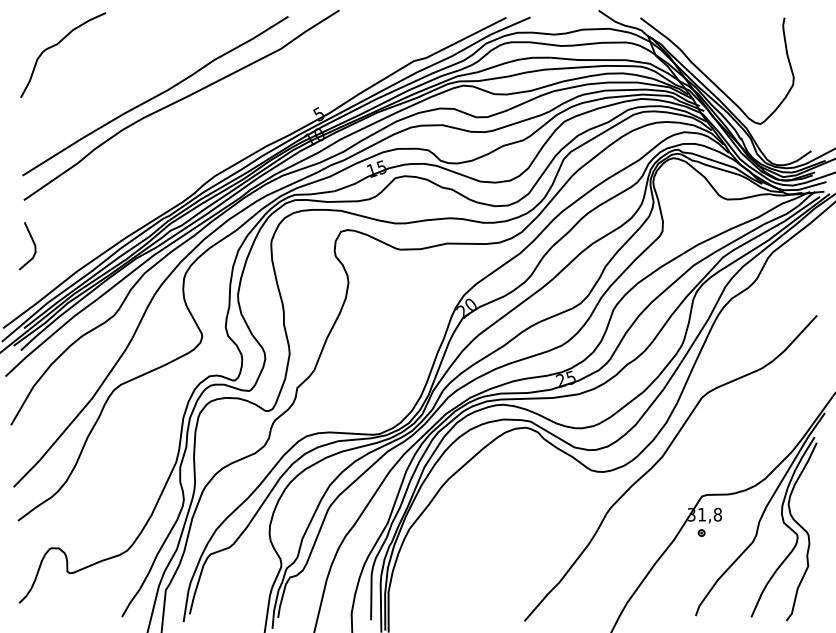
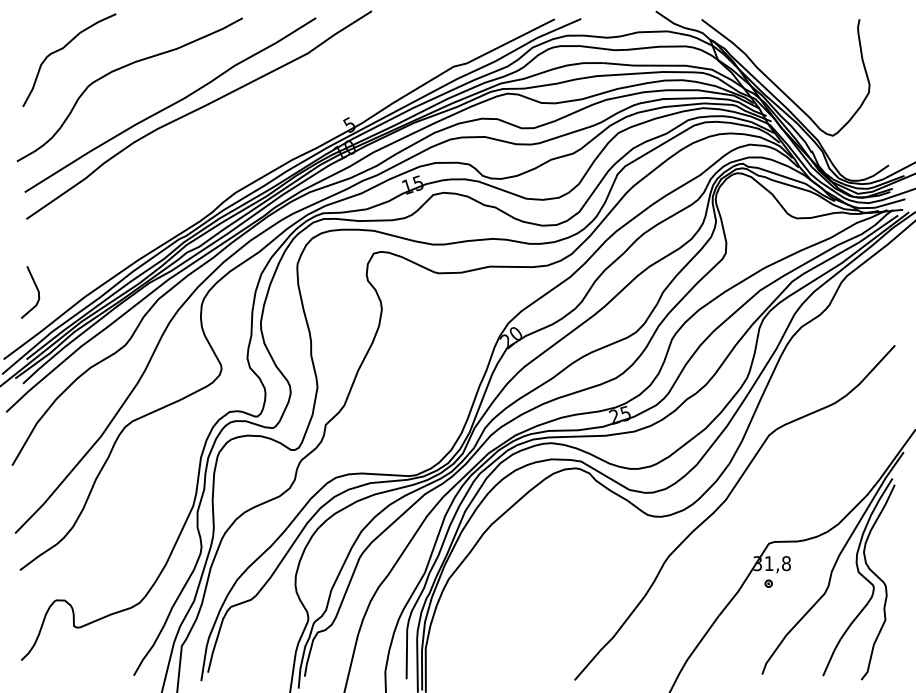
curve: (110, 63) -> (121, 69), added
line: (33, 244) -> (36, 290), moved

